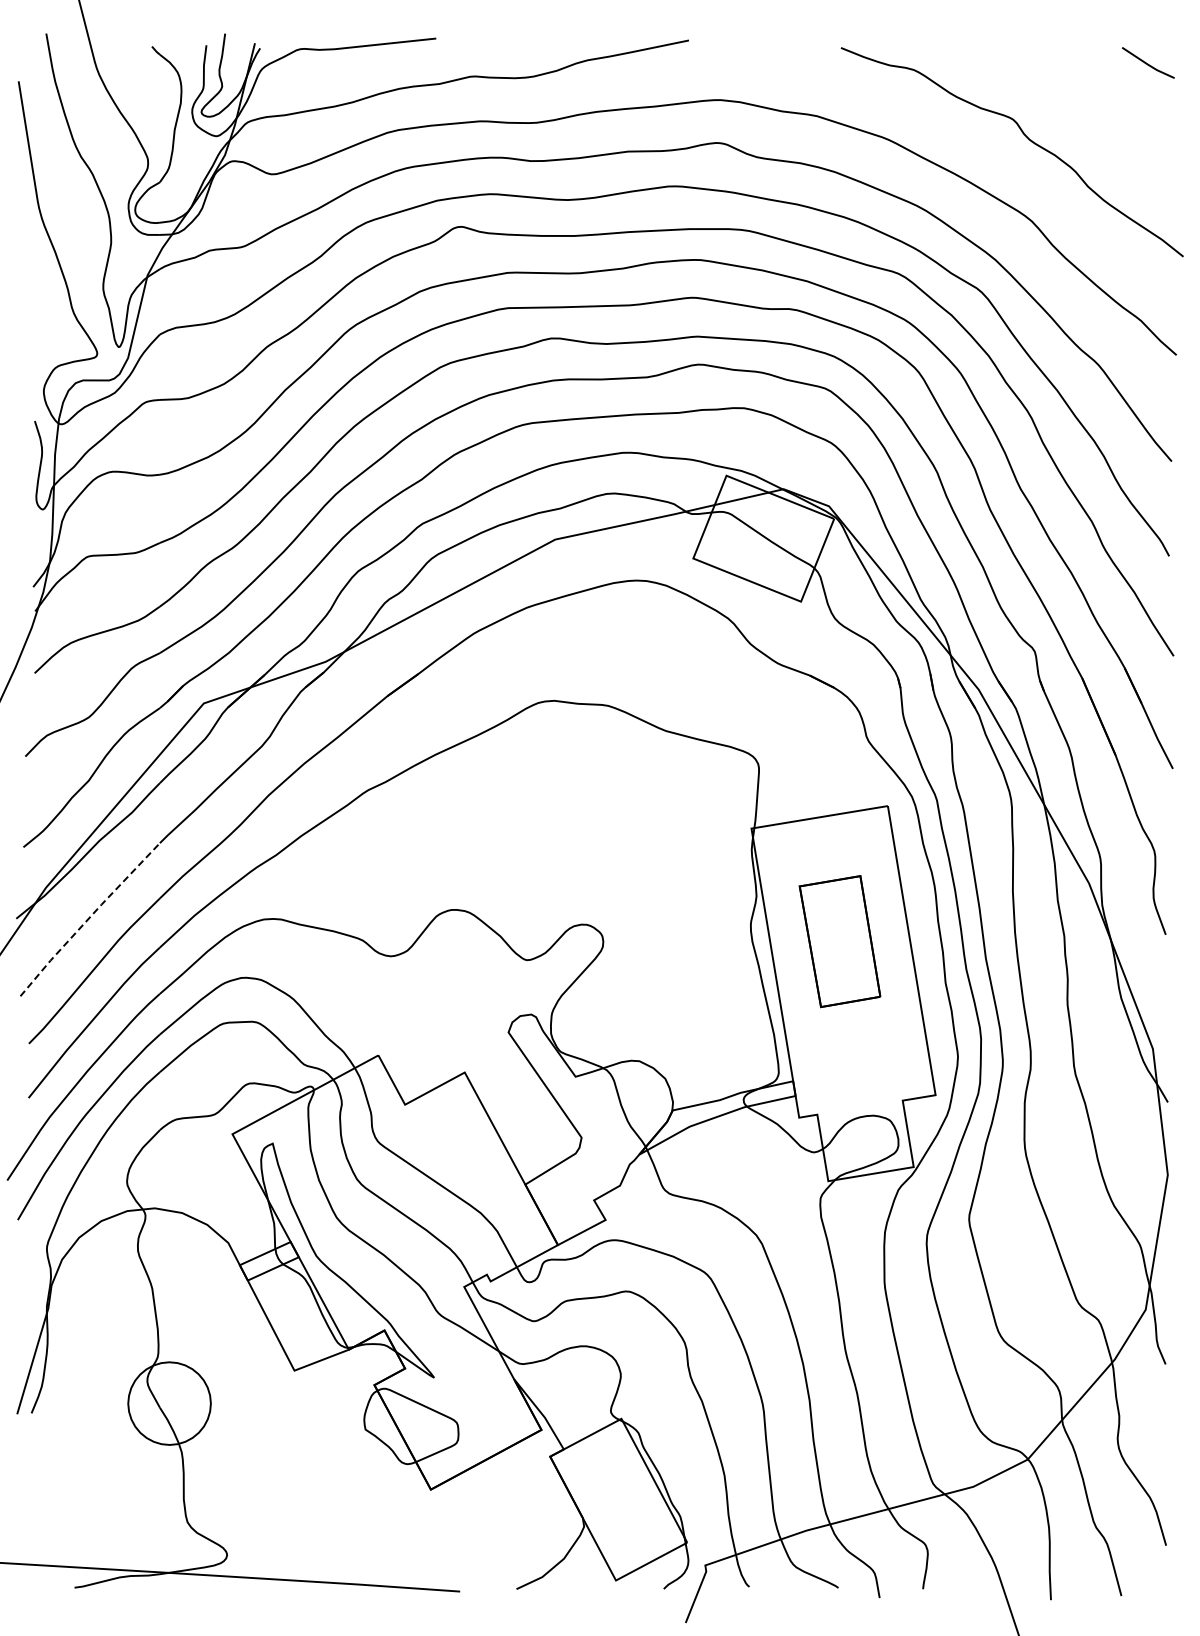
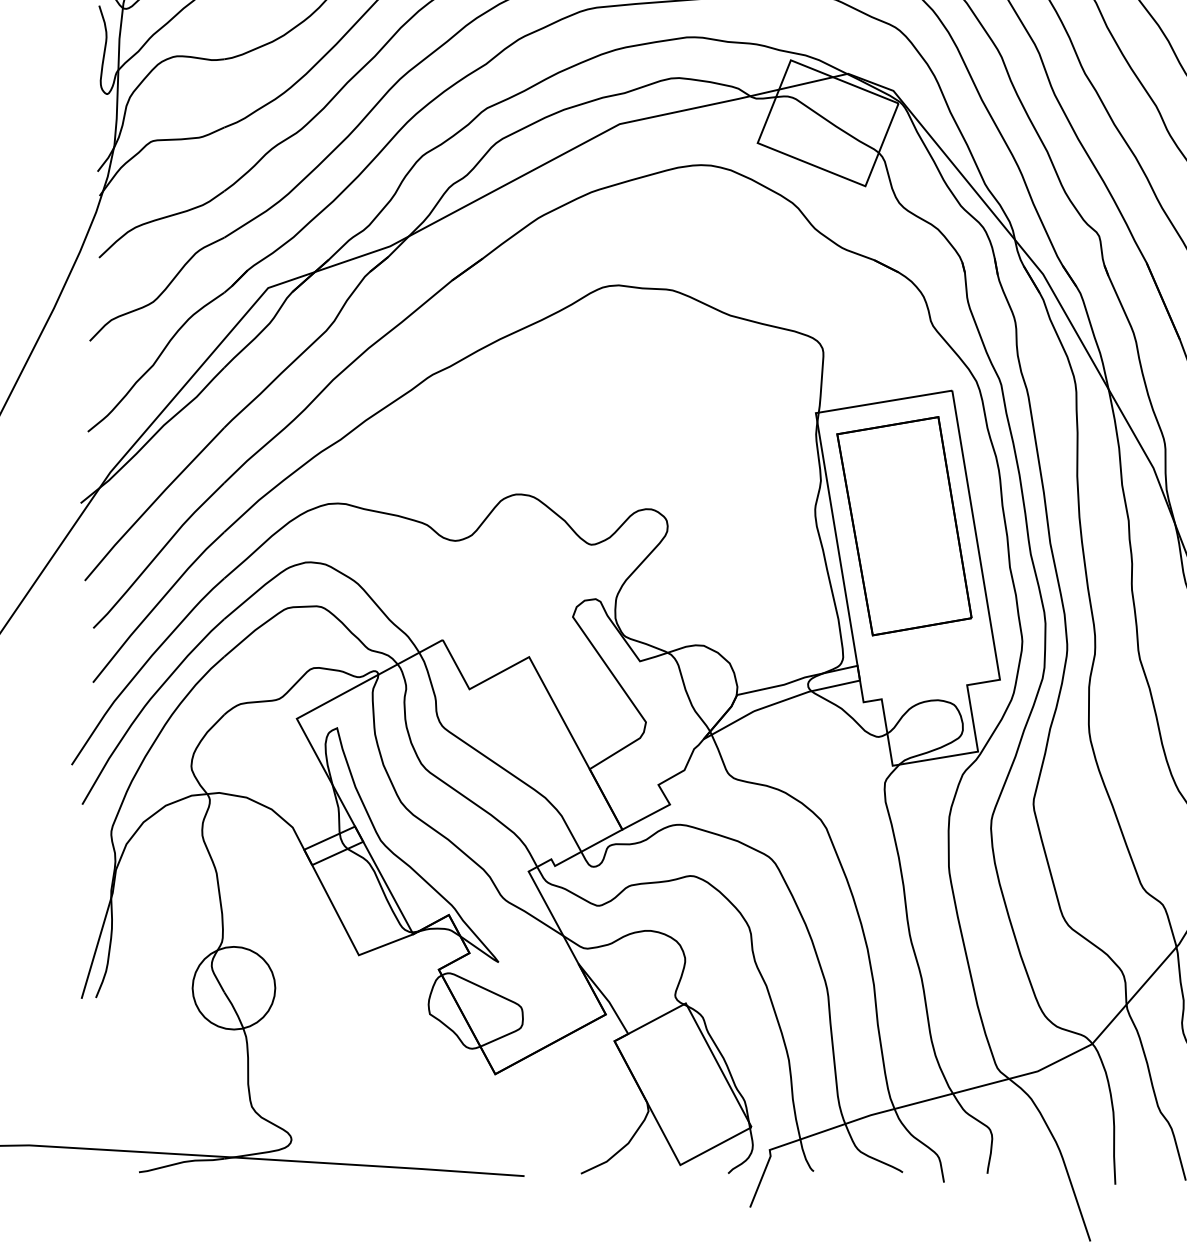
line: (88, 918) -> (152, 503), dashed -> solid
part: (839, 941) -> (903, 526), size x1.67

